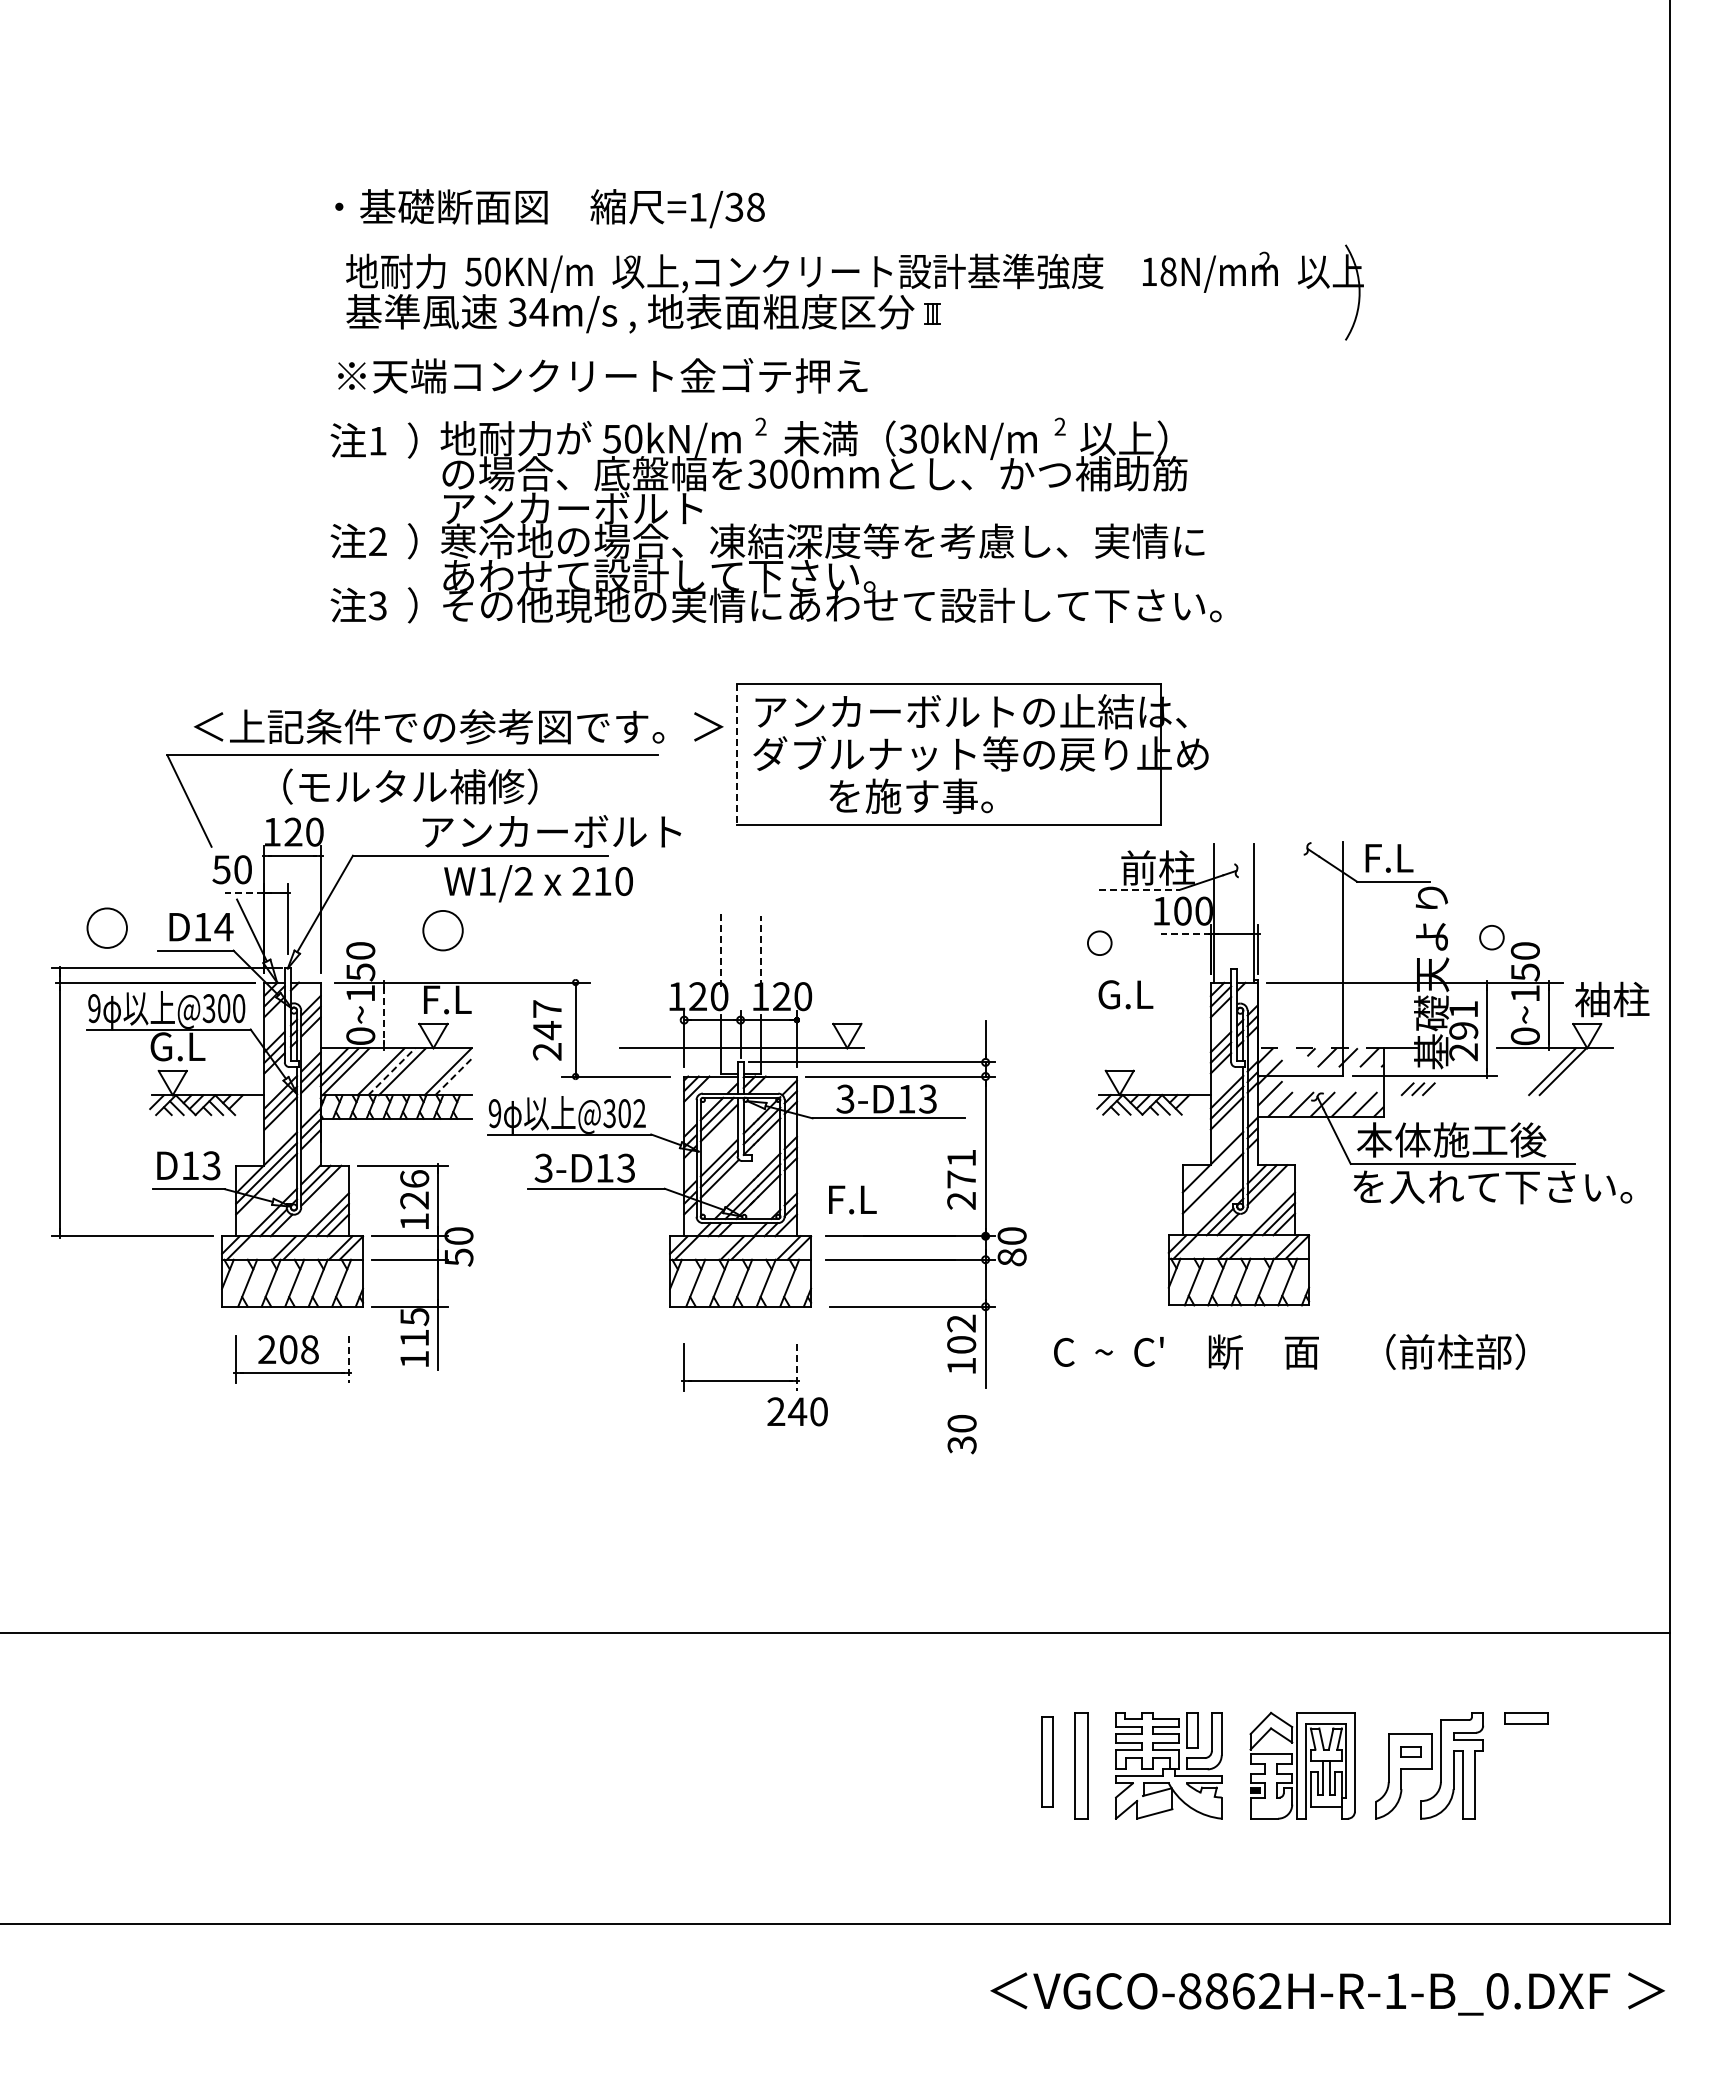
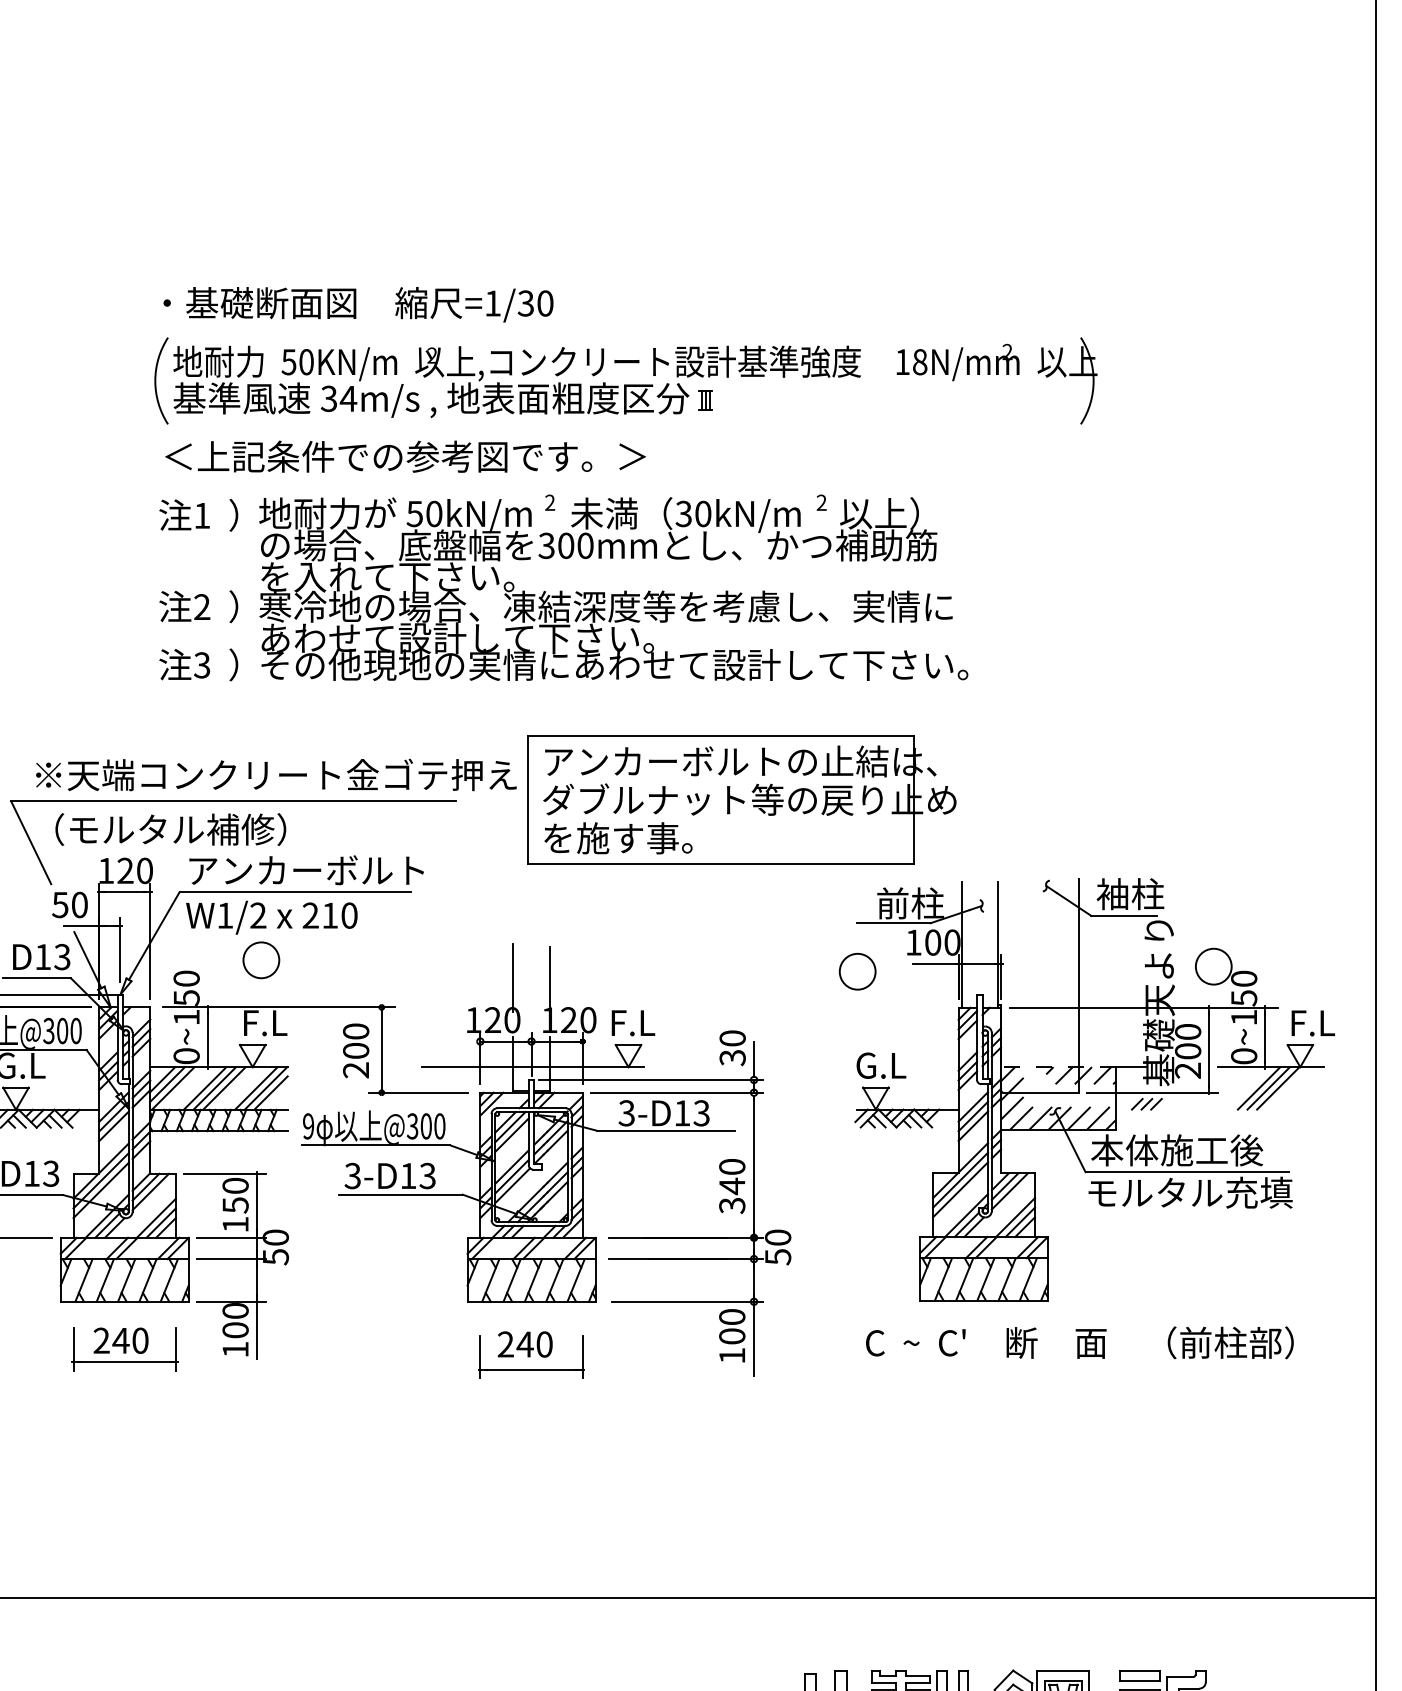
text: (755, 207) -> (545, 303), =1/38 -> =1/30
arc: (327, 292) -> (156, 380), added
text: (602, 375) -> (406, 456), ※天端コンクリート金ゴテ押え -> ＜上記条件での参考図です。＞
text: (582, 508) -> (387, 576), アンカーボルト -> を入れて下さい。
text: (458, 726) -> (275, 774), ＜上記条件での参考図です。＞ -> ※天端コンクリート金ゴテ押え
line: (736, 755) -> (527, 801), dashed -> solid
text: (410, 786) -> (170, 829), moved
text: (910, 795) -> (617, 837), moved
text: (551, 831) -> (306, 870), moved
text: (1400, 857) -> (1130, 893), F.L -> 袖柱
text: (538, 883) -> (271, 917), moved
line: (1140, 889) -> (894, 922), dashed -> solid
line: (244, 893) -> (81, 926), dashed -> solid
text: (223, 926) -> (62, 956), D14 -> D13
line: (1185, 934) -> (935, 963), dashed -> solid
circle: (1491, 937) -> (1213, 966), size x1.67
circle: (1099, 942) -> (857, 971), size x1.67
line: (720, 949) -> (513, 977), dashed -> solid
line: (760, 951) -> (549, 979), dashed -> solid
text: (1125, 994) -> (881, 1065), moved
text: (1612, 999) -> (1323, 1022), 袖柱 -> F.L
line: (384, 1015) -> (208, 1037), dashed -> solid
text: (1463, 1019) -> (1187, 1040), 291 -> 200
text: (546, 1020) -> (355, 1041), 247 -> 200
line: (392, 1071) -> (215, 1088), dashed -> solid
line: (437, 1071) -> (256, 1088), added
line: (1541, 1071) -> (1258, 1088), added
line: (454, 1076) -> (271, 1092), dashed -> solid
text: (639, 1113) -> (439, 1126), @302 -> @300
line: (1212, 1172) -> (960, 1179), added
text: (961, 1179) -> (732, 1186), 271 -> 340
text: (1492, 1186) -> (1214, 1192), を入れて下さい。 -> モルタル充填
text: (414, 1189) -> (235, 1195), 126 -> 150
text: (852, 1199) -> (633, 1022), moved
text: (1011, 1257) -> (777, 1257), 80 -> 50
text: (961, 1323) -> (732, 1317), 102 -> 100
text: (414, 1327) -> (235, 1320), 115 -> 100
text: (298, 1349) -> (130, 1340), 208 -> 240
text: (1289, 1351) -> (1079, 1342), moved
line: (348, 1359) -> (175, 1349), dashed -> solid
line: (796, 1367) -> (582, 1356), dashed -> solid
text: (797, 1411) -> (525, 1344), moved
text: (961, 1434) -> (732, 1048), moved
part: (1526, 1718) -> (1139, 1675), moved

